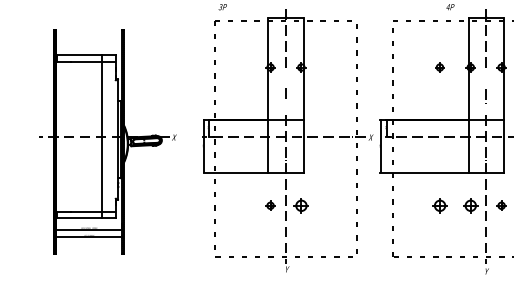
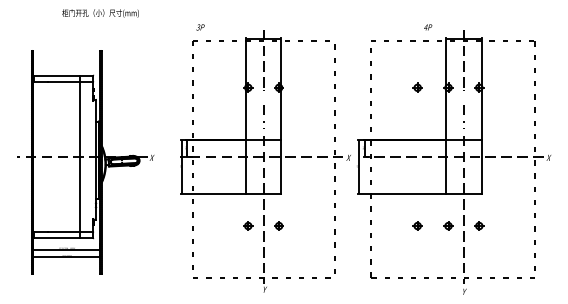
part: (285, 96) -> (263, 116), size x1.43
part: (485, 96) -> (463, 116), size x1.67
part: (300, 205) -> (278, 225), size x0.62
part: (439, 205) -> (417, 225), size x0.62
part: (470, 205) -> (448, 225), size x0.62

